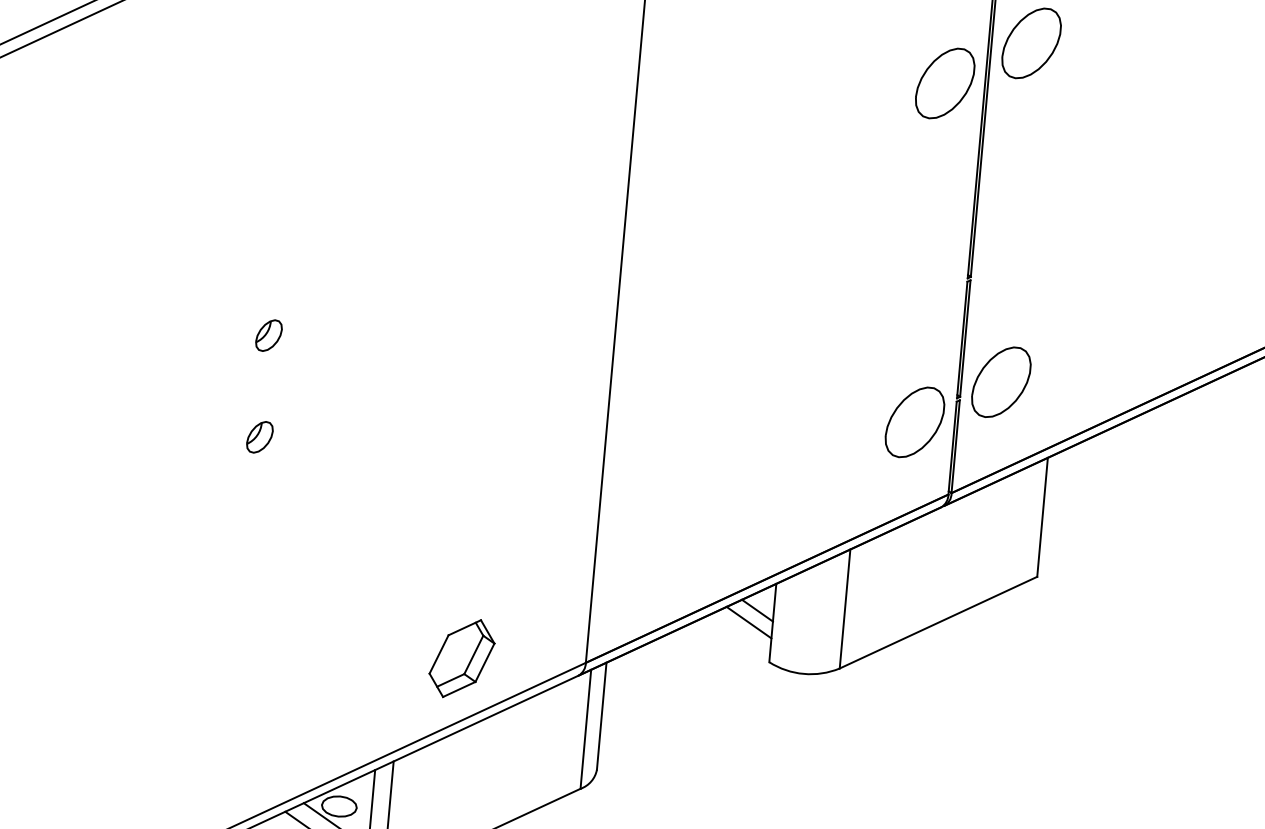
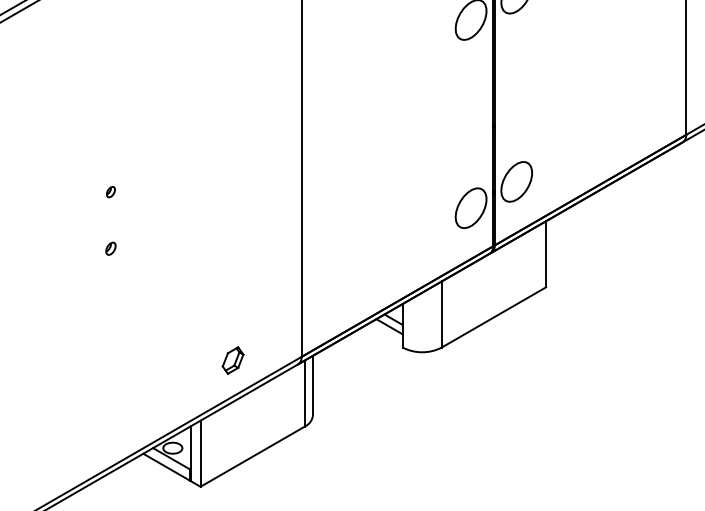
part: (268, 334) -> (110, 191), size x0.6
part: (259, 436) -> (110, 248), size x0.7
part: (460, 658) -> (232, 360), size x0.6

